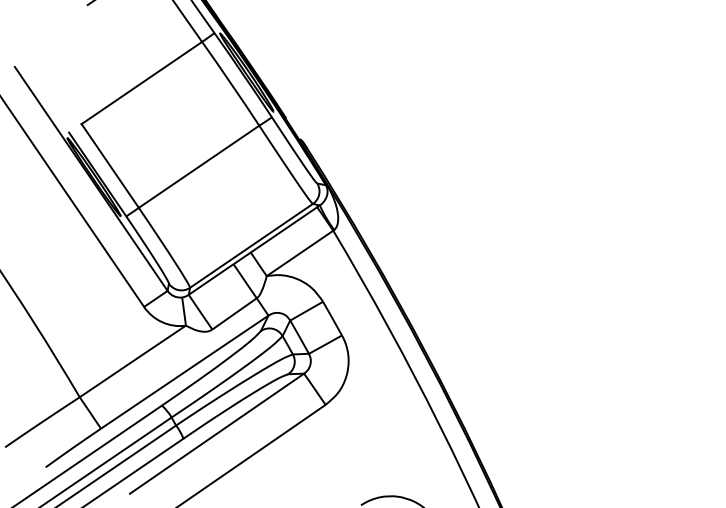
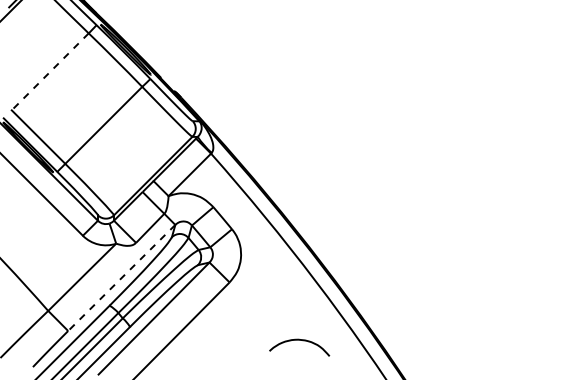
line: (140, 83) -> (49, 72), solid -> dashed
line: (184, 372) -> (121, 278), solid -> dashed

